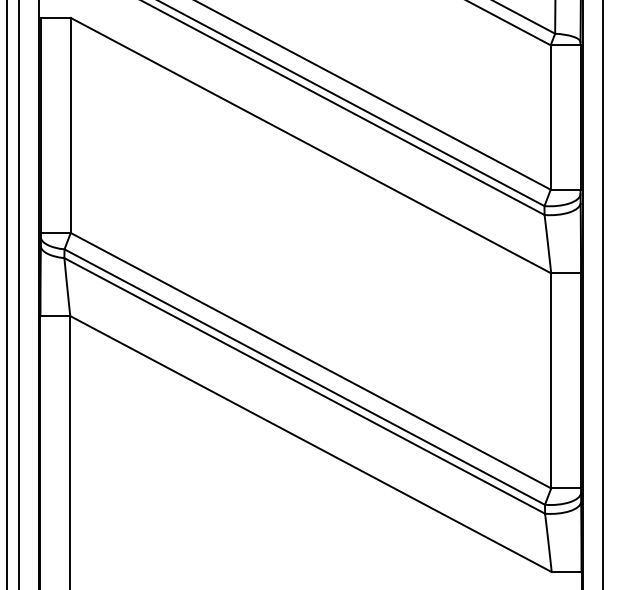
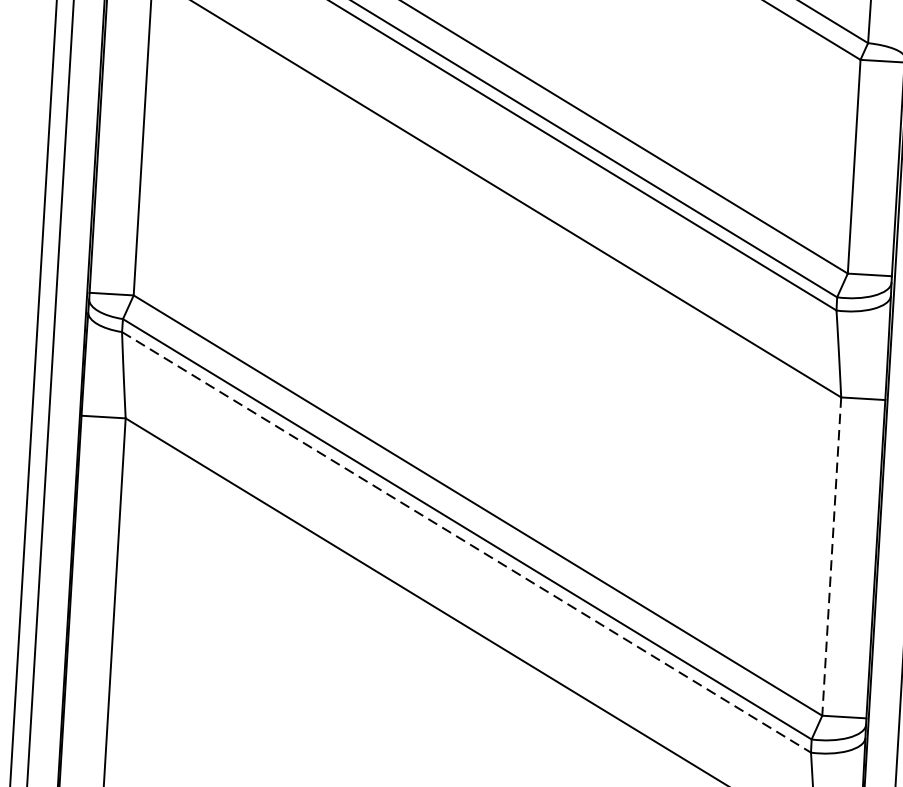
line: (551, 380) -> (832, 556), solid -> dashed
line: (305, 386) -> (467, 543), solid -> dashed

